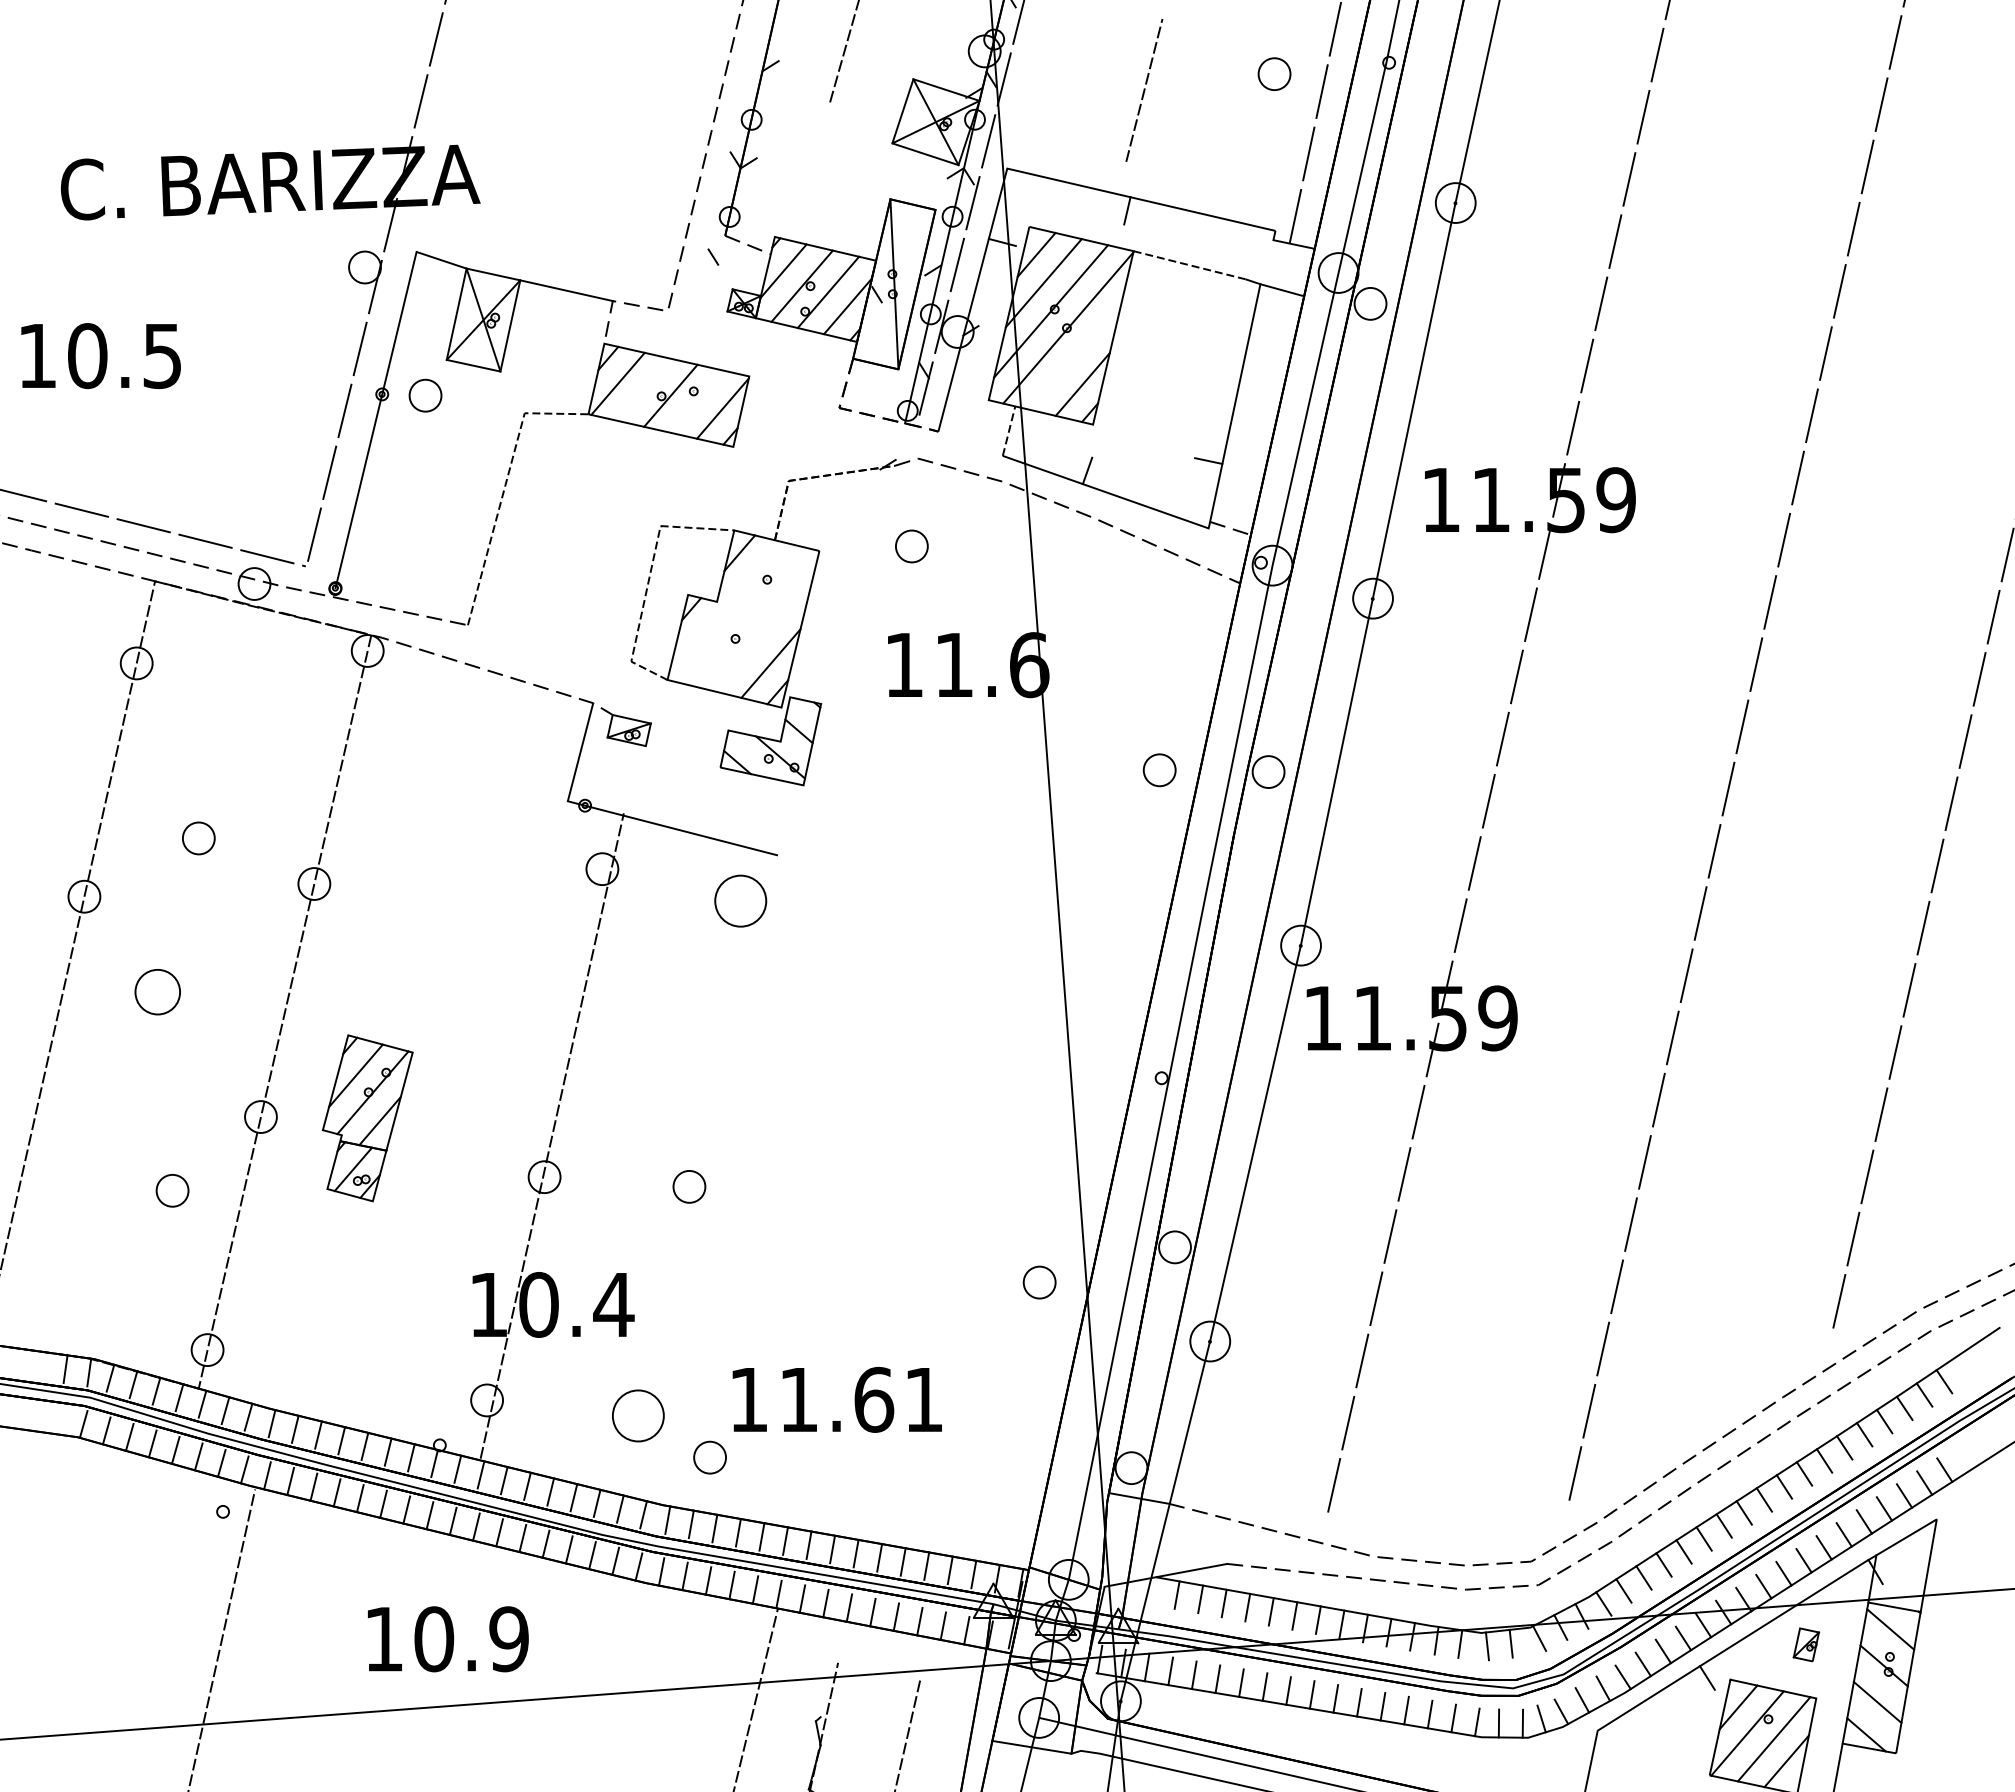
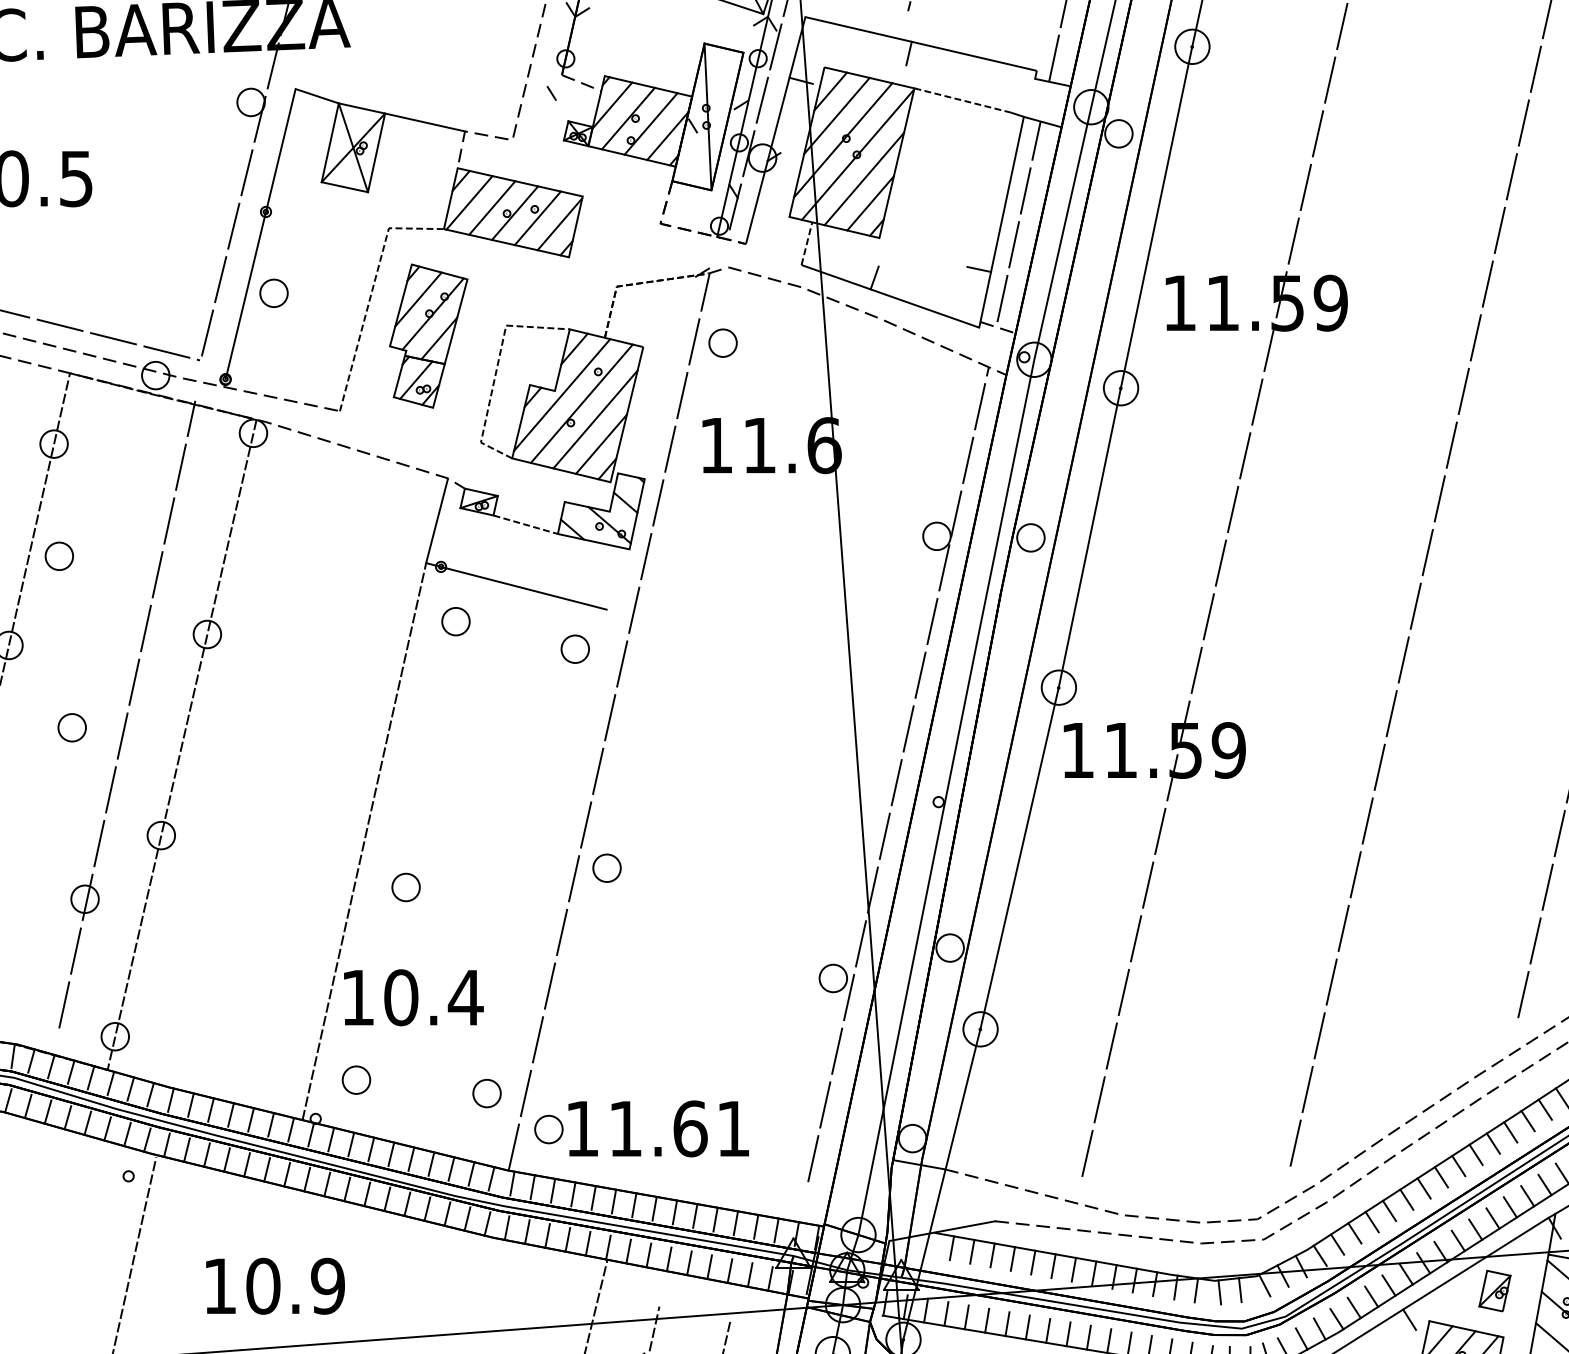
line: (1075, 355) -> (864, 178), added
line: (644, 389) -> (492, 207), added
part: (425, 395) -> (273, 293), moved
line: (697, 401) -> (538, 218), added
line: (1254, 405) -> (1018, 221), added
line: (725, 606) -> (562, 395), added
line: (748, 616) -> (582, 403), added
line: (763, 634) -> (595, 419), added
line: (682, 756) -> (525, 524), added
part: (198, 838) -> (59, 556), moved
part: (740, 900) -> (575, 648), size x0.62
line: (221, 976) -> (127, 714), added
line: (779, 985) -> (608, 722), added
part: (157, 991) -> (72, 727), size x0.71
line: (1114, 1046) -> (897, 774), added
part: (367, 1118) -> (428, 336), moved
line: (551, 1135) -> (363, 841), moved
part: (689, 1186) -> (607, 867), moved
text: (836, 1399) -> (658, 1128), moved
part: (638, 1415) -> (487, 1093), size x0.62
text: (448, 1639) -> (275, 1286), moved
part: (1806, 1644) -> (1495, 1290), size x1.43

